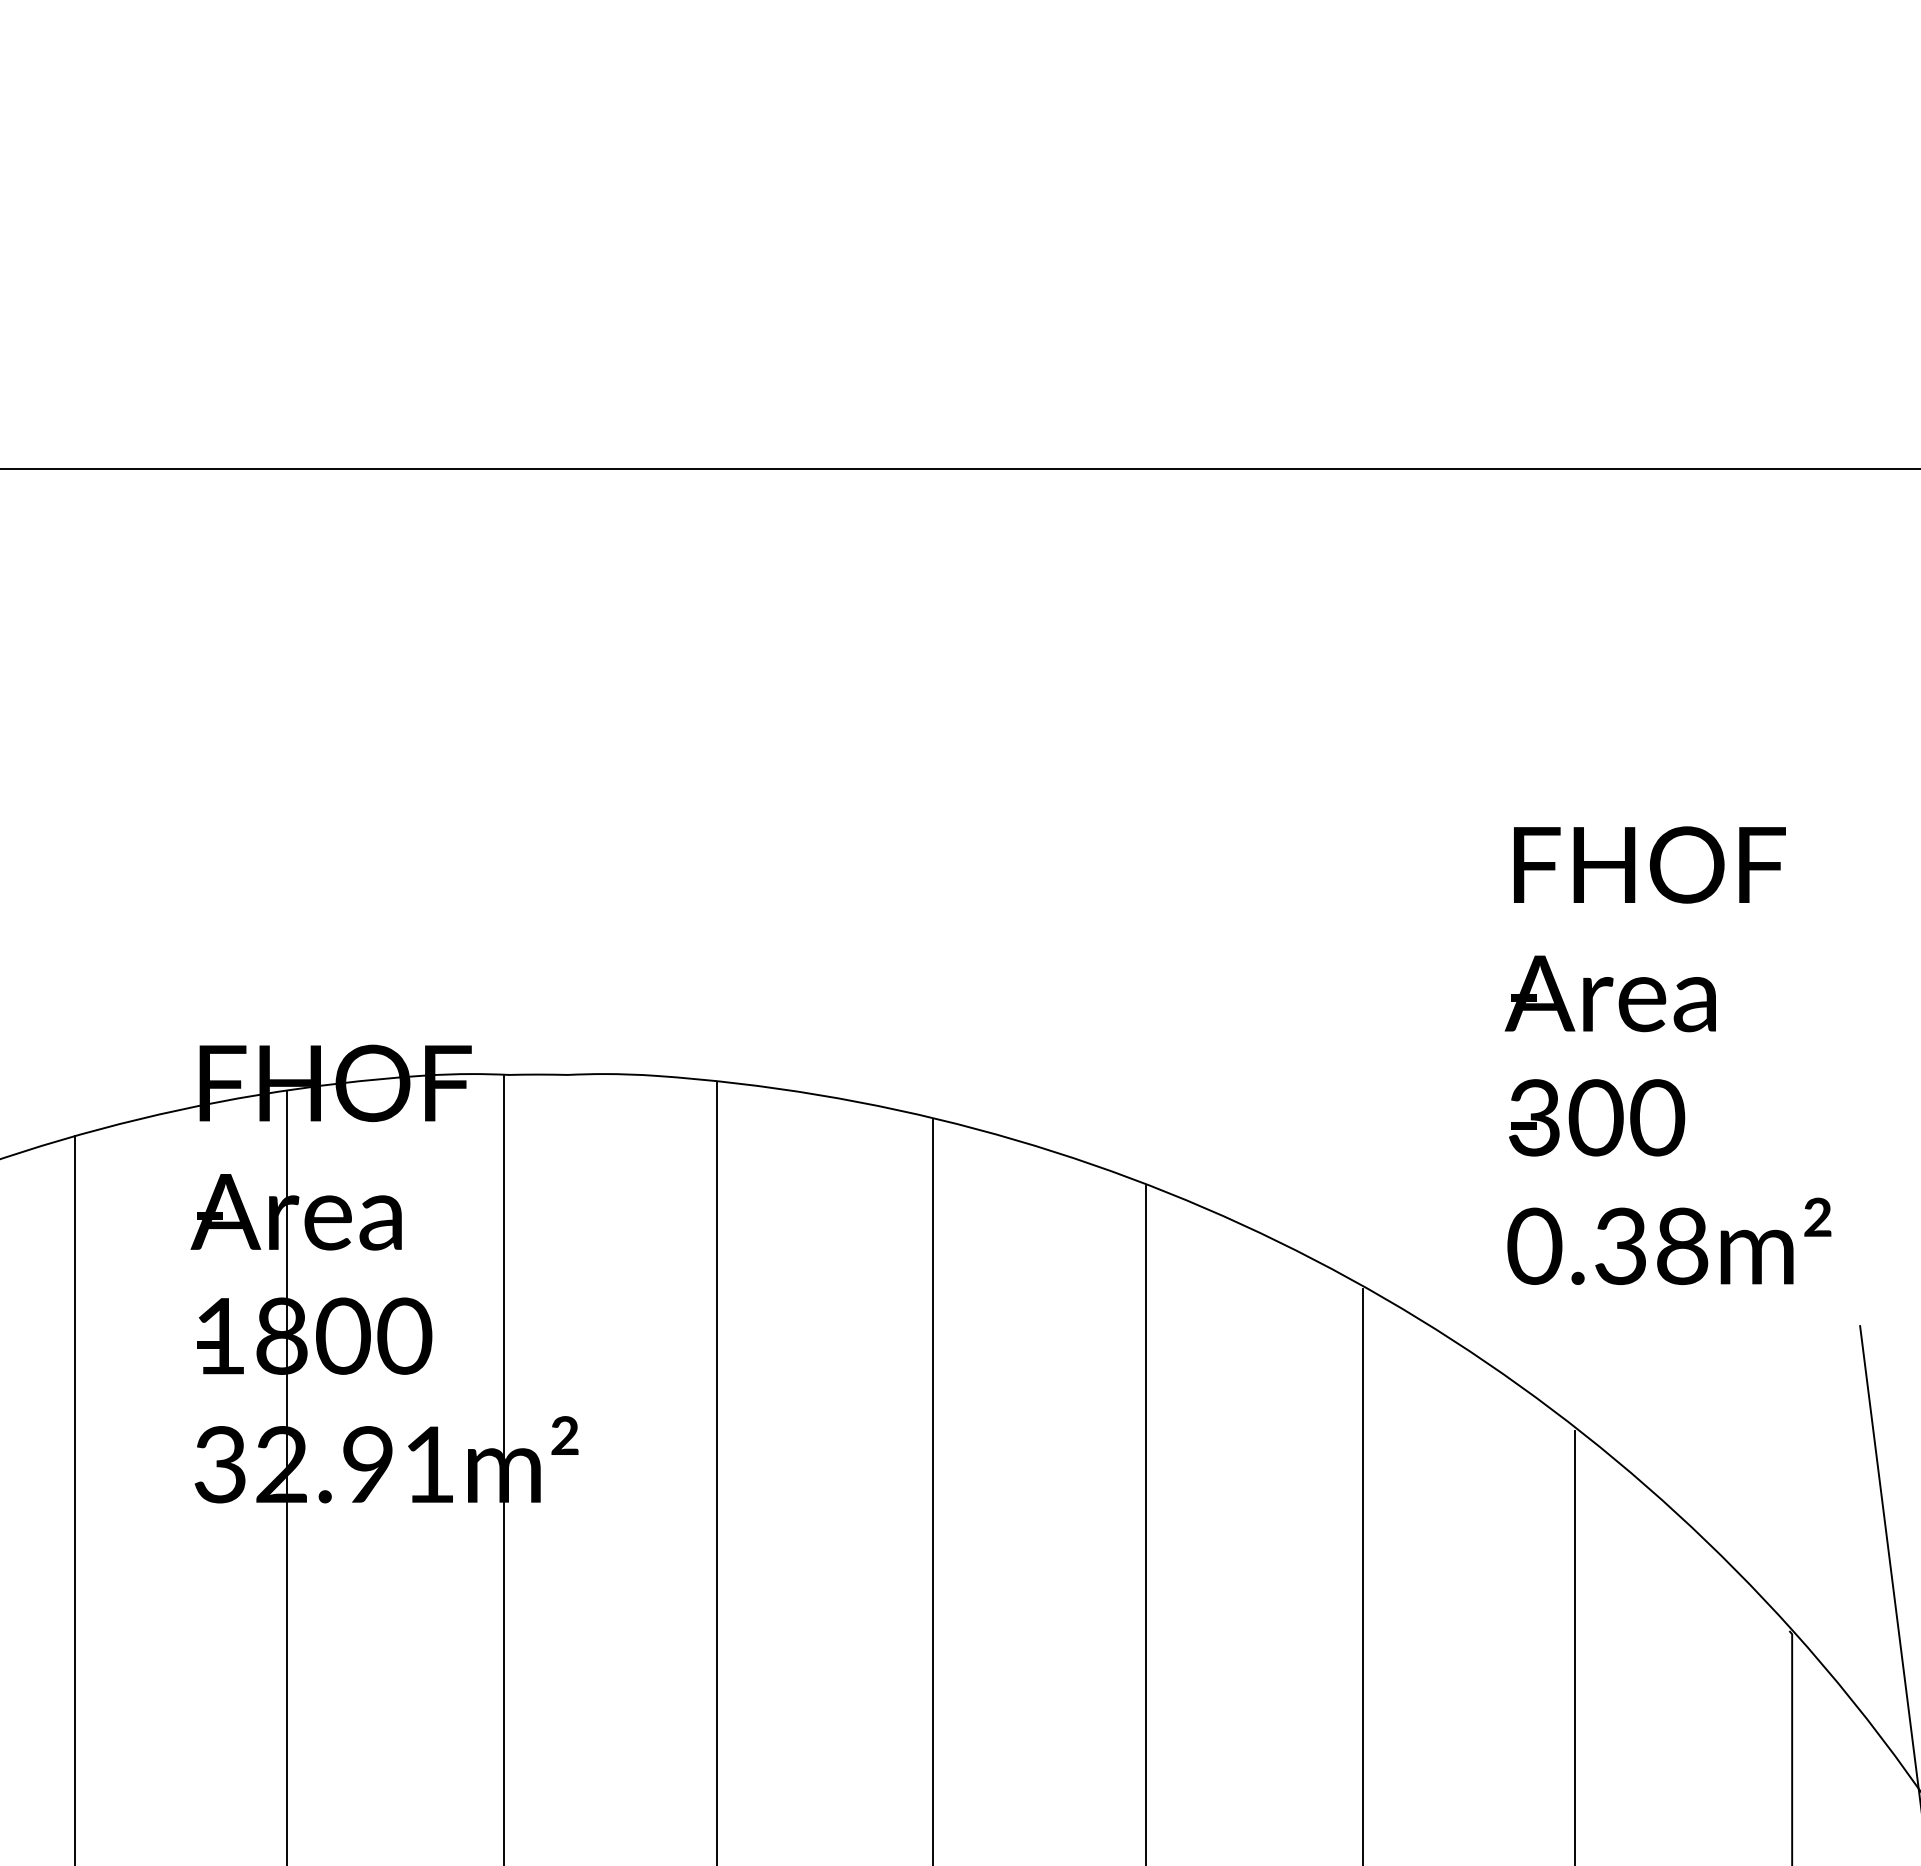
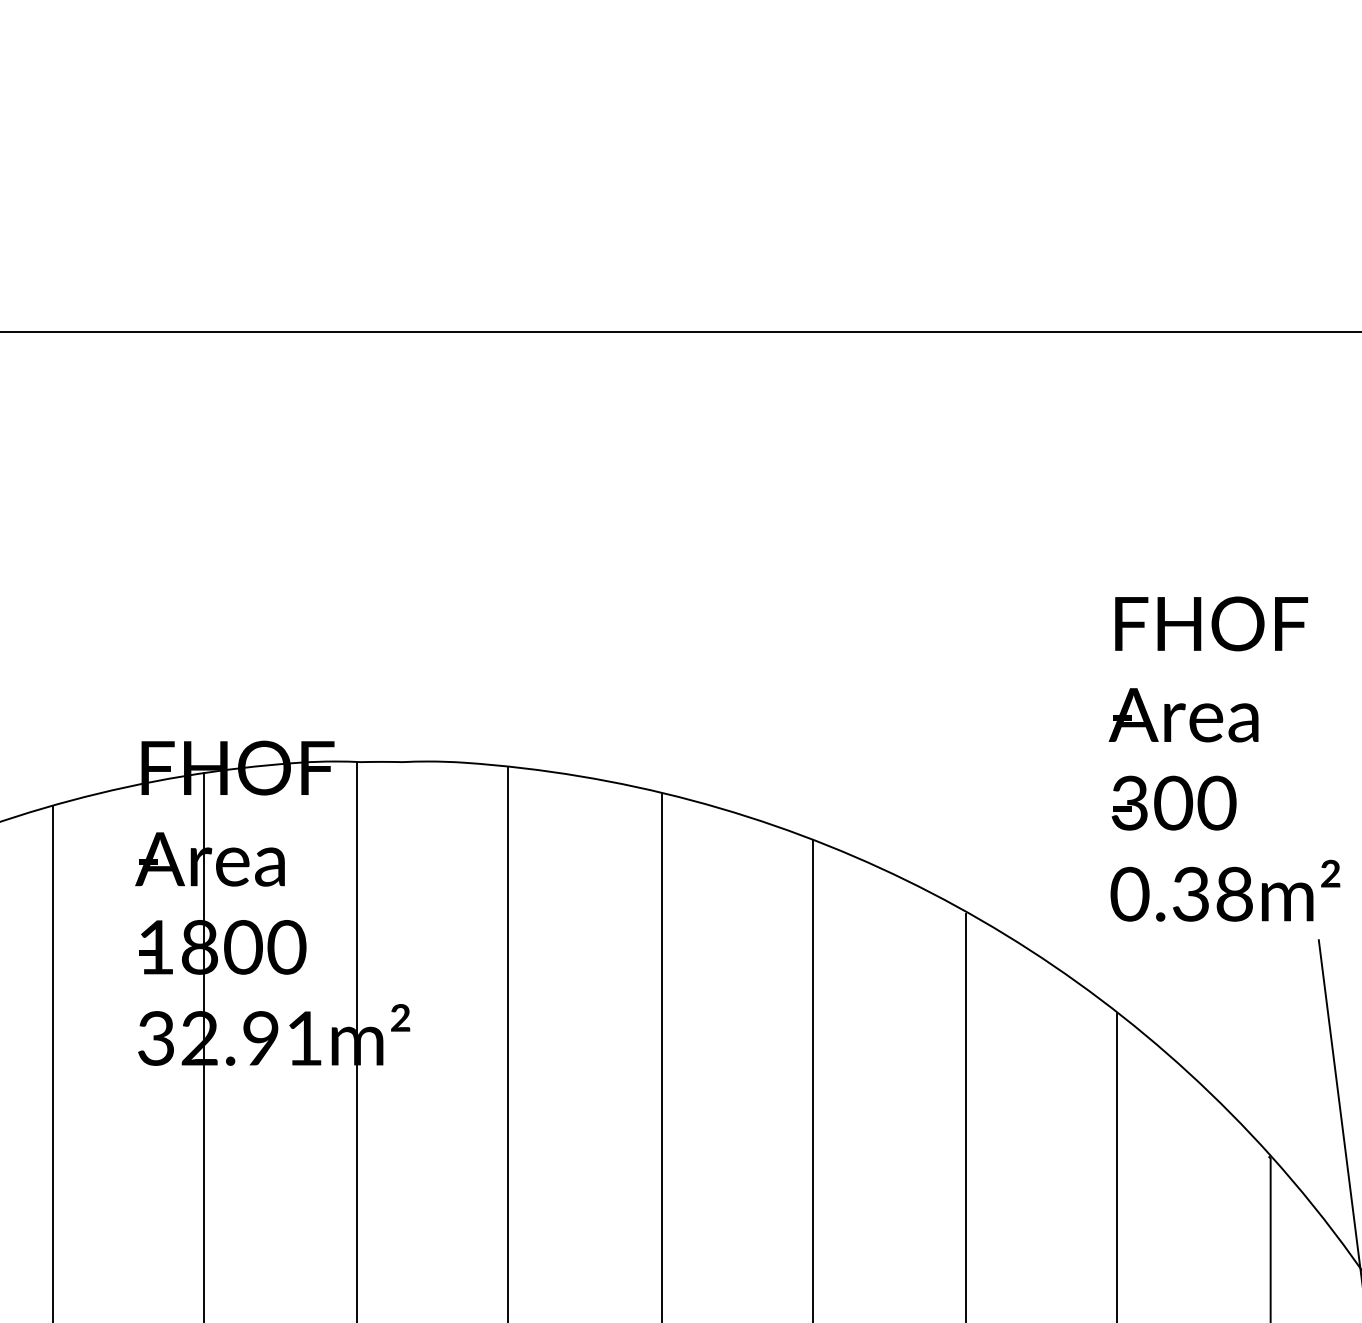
text: (1667, 1055) -> (1224, 758), moved

